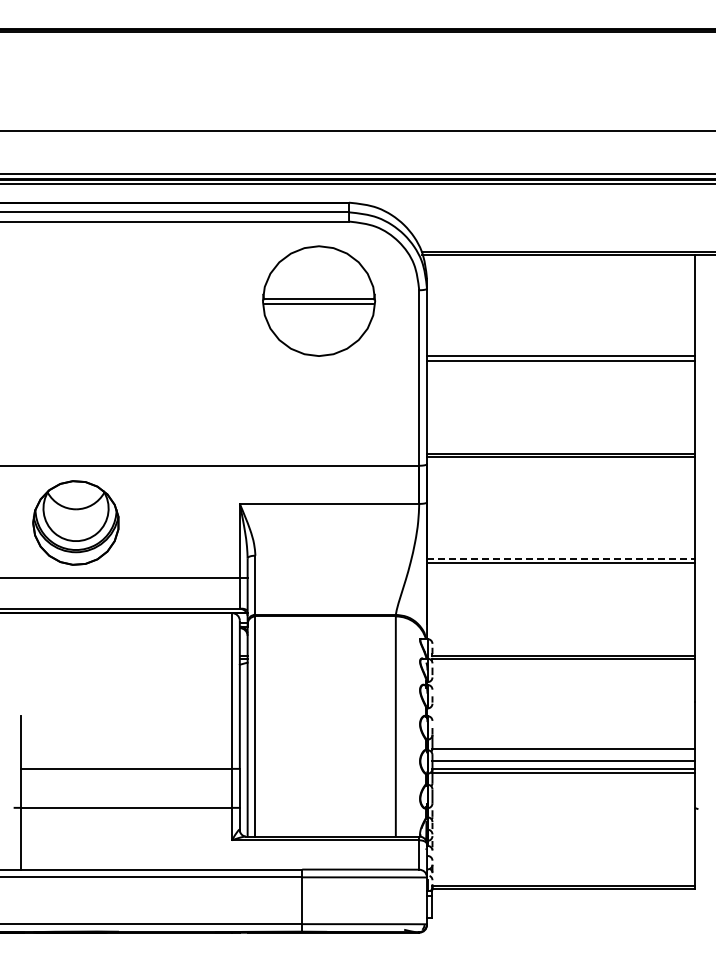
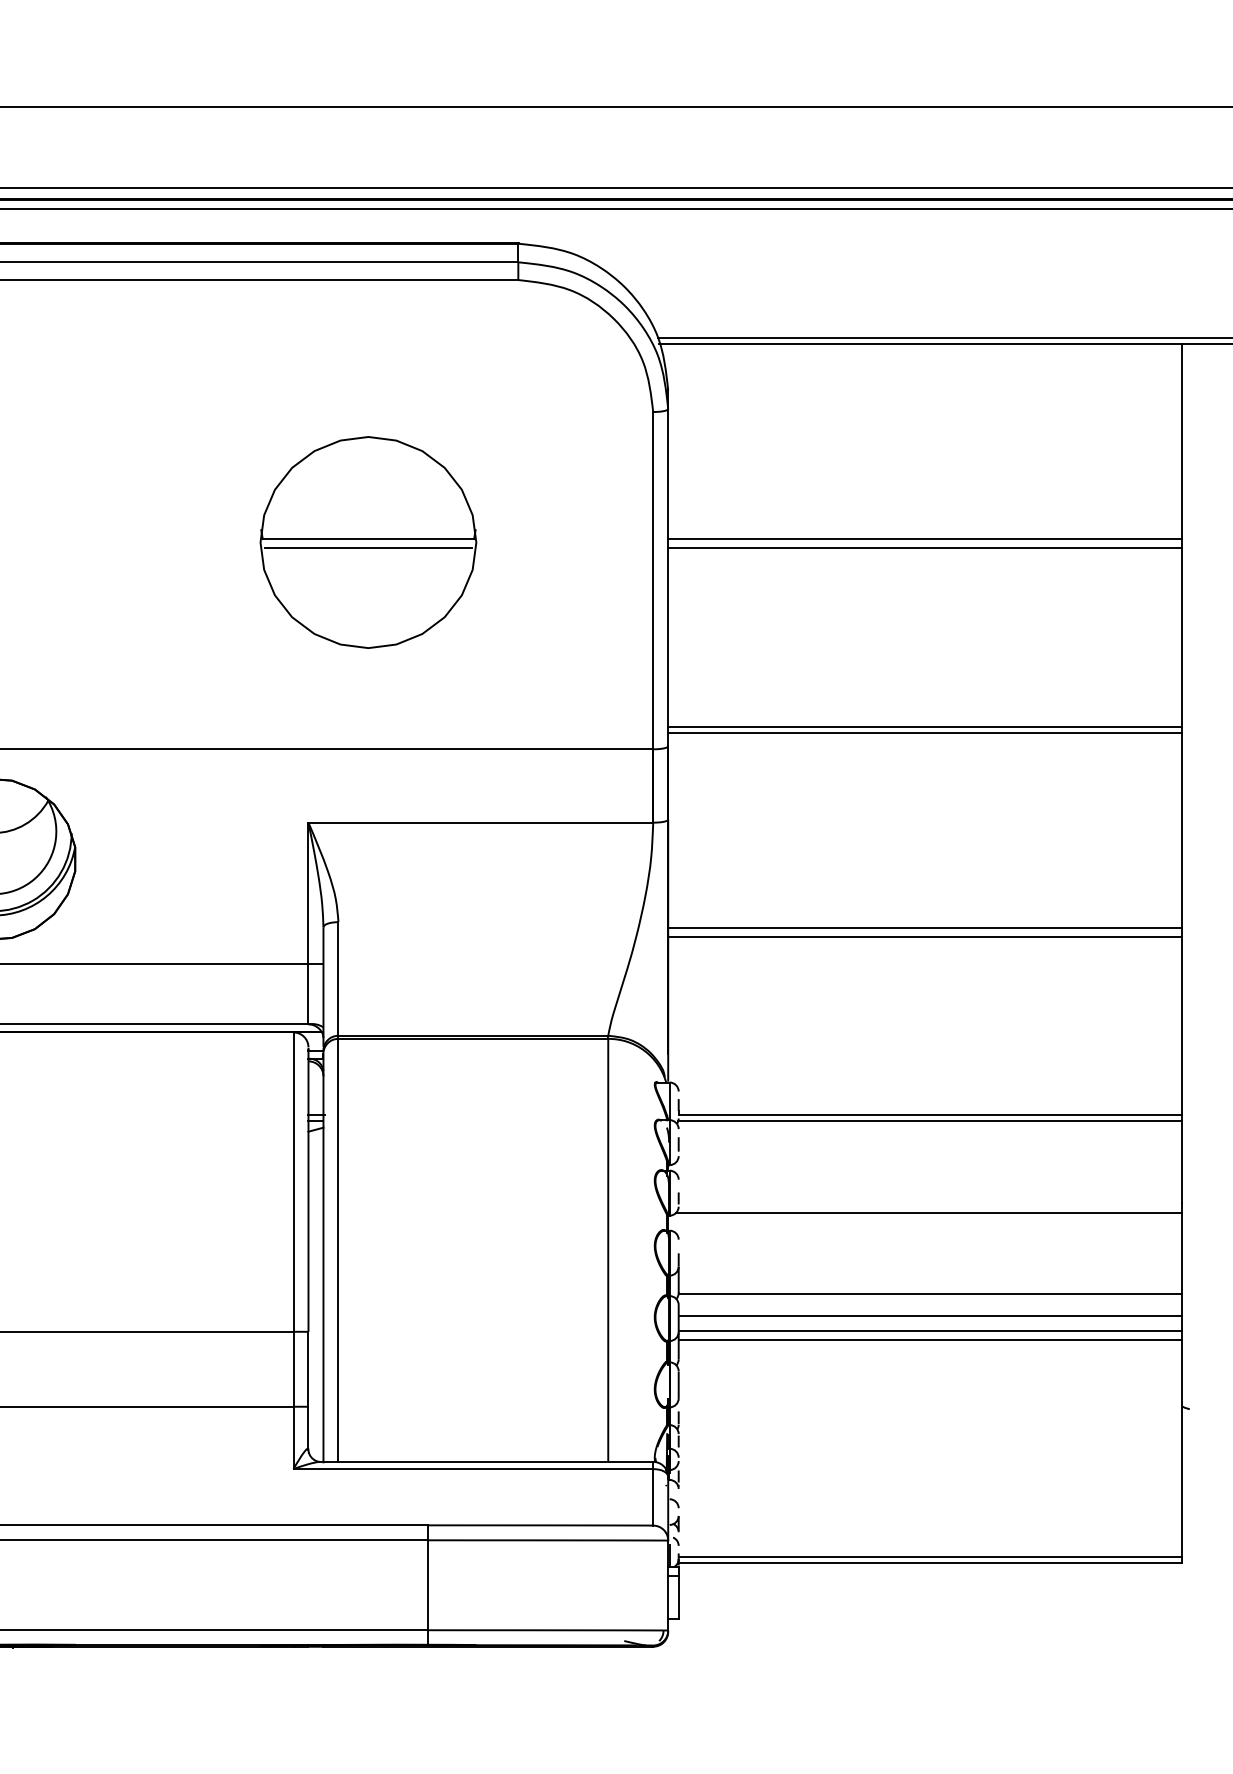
part: (319, 300) -> (369, 541), moved
line: (560, 558) -> (924, 927), dashed -> solid
line: (562, 706) -> (928, 1211), added

